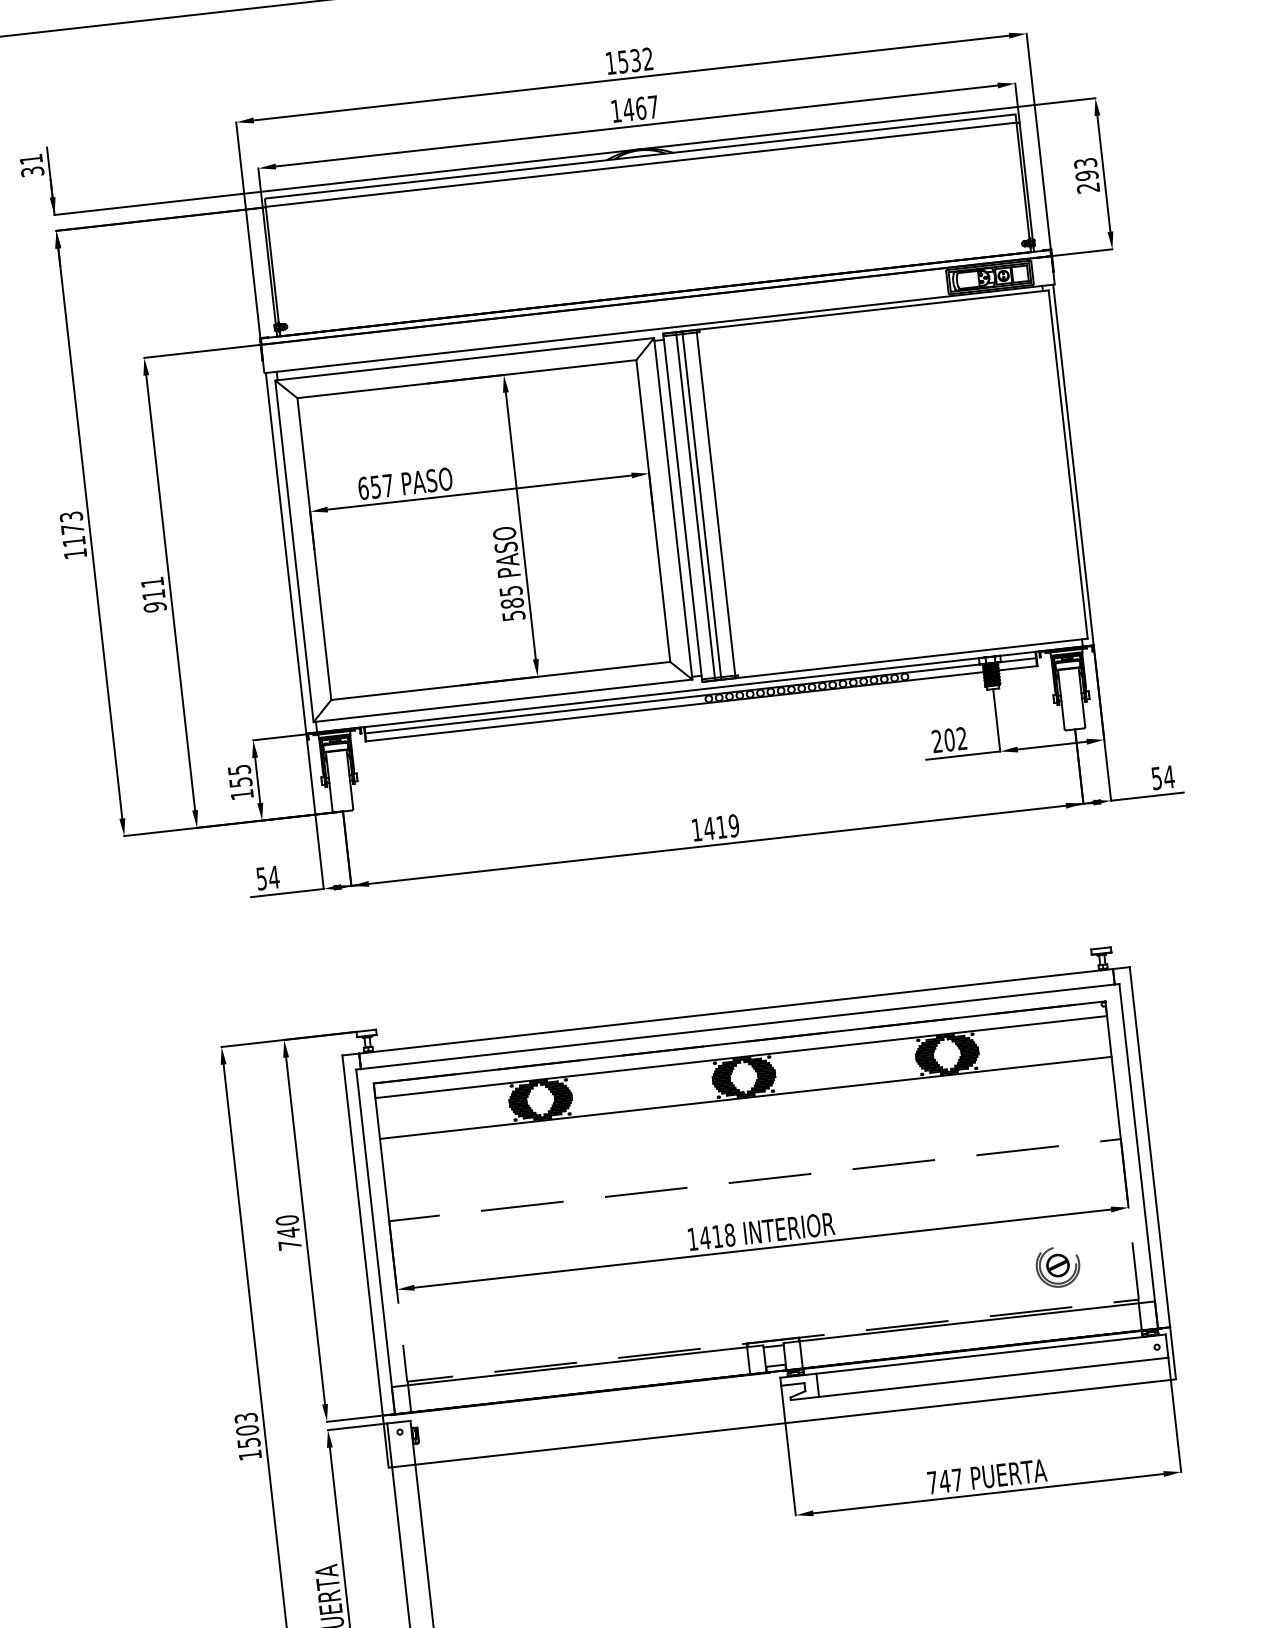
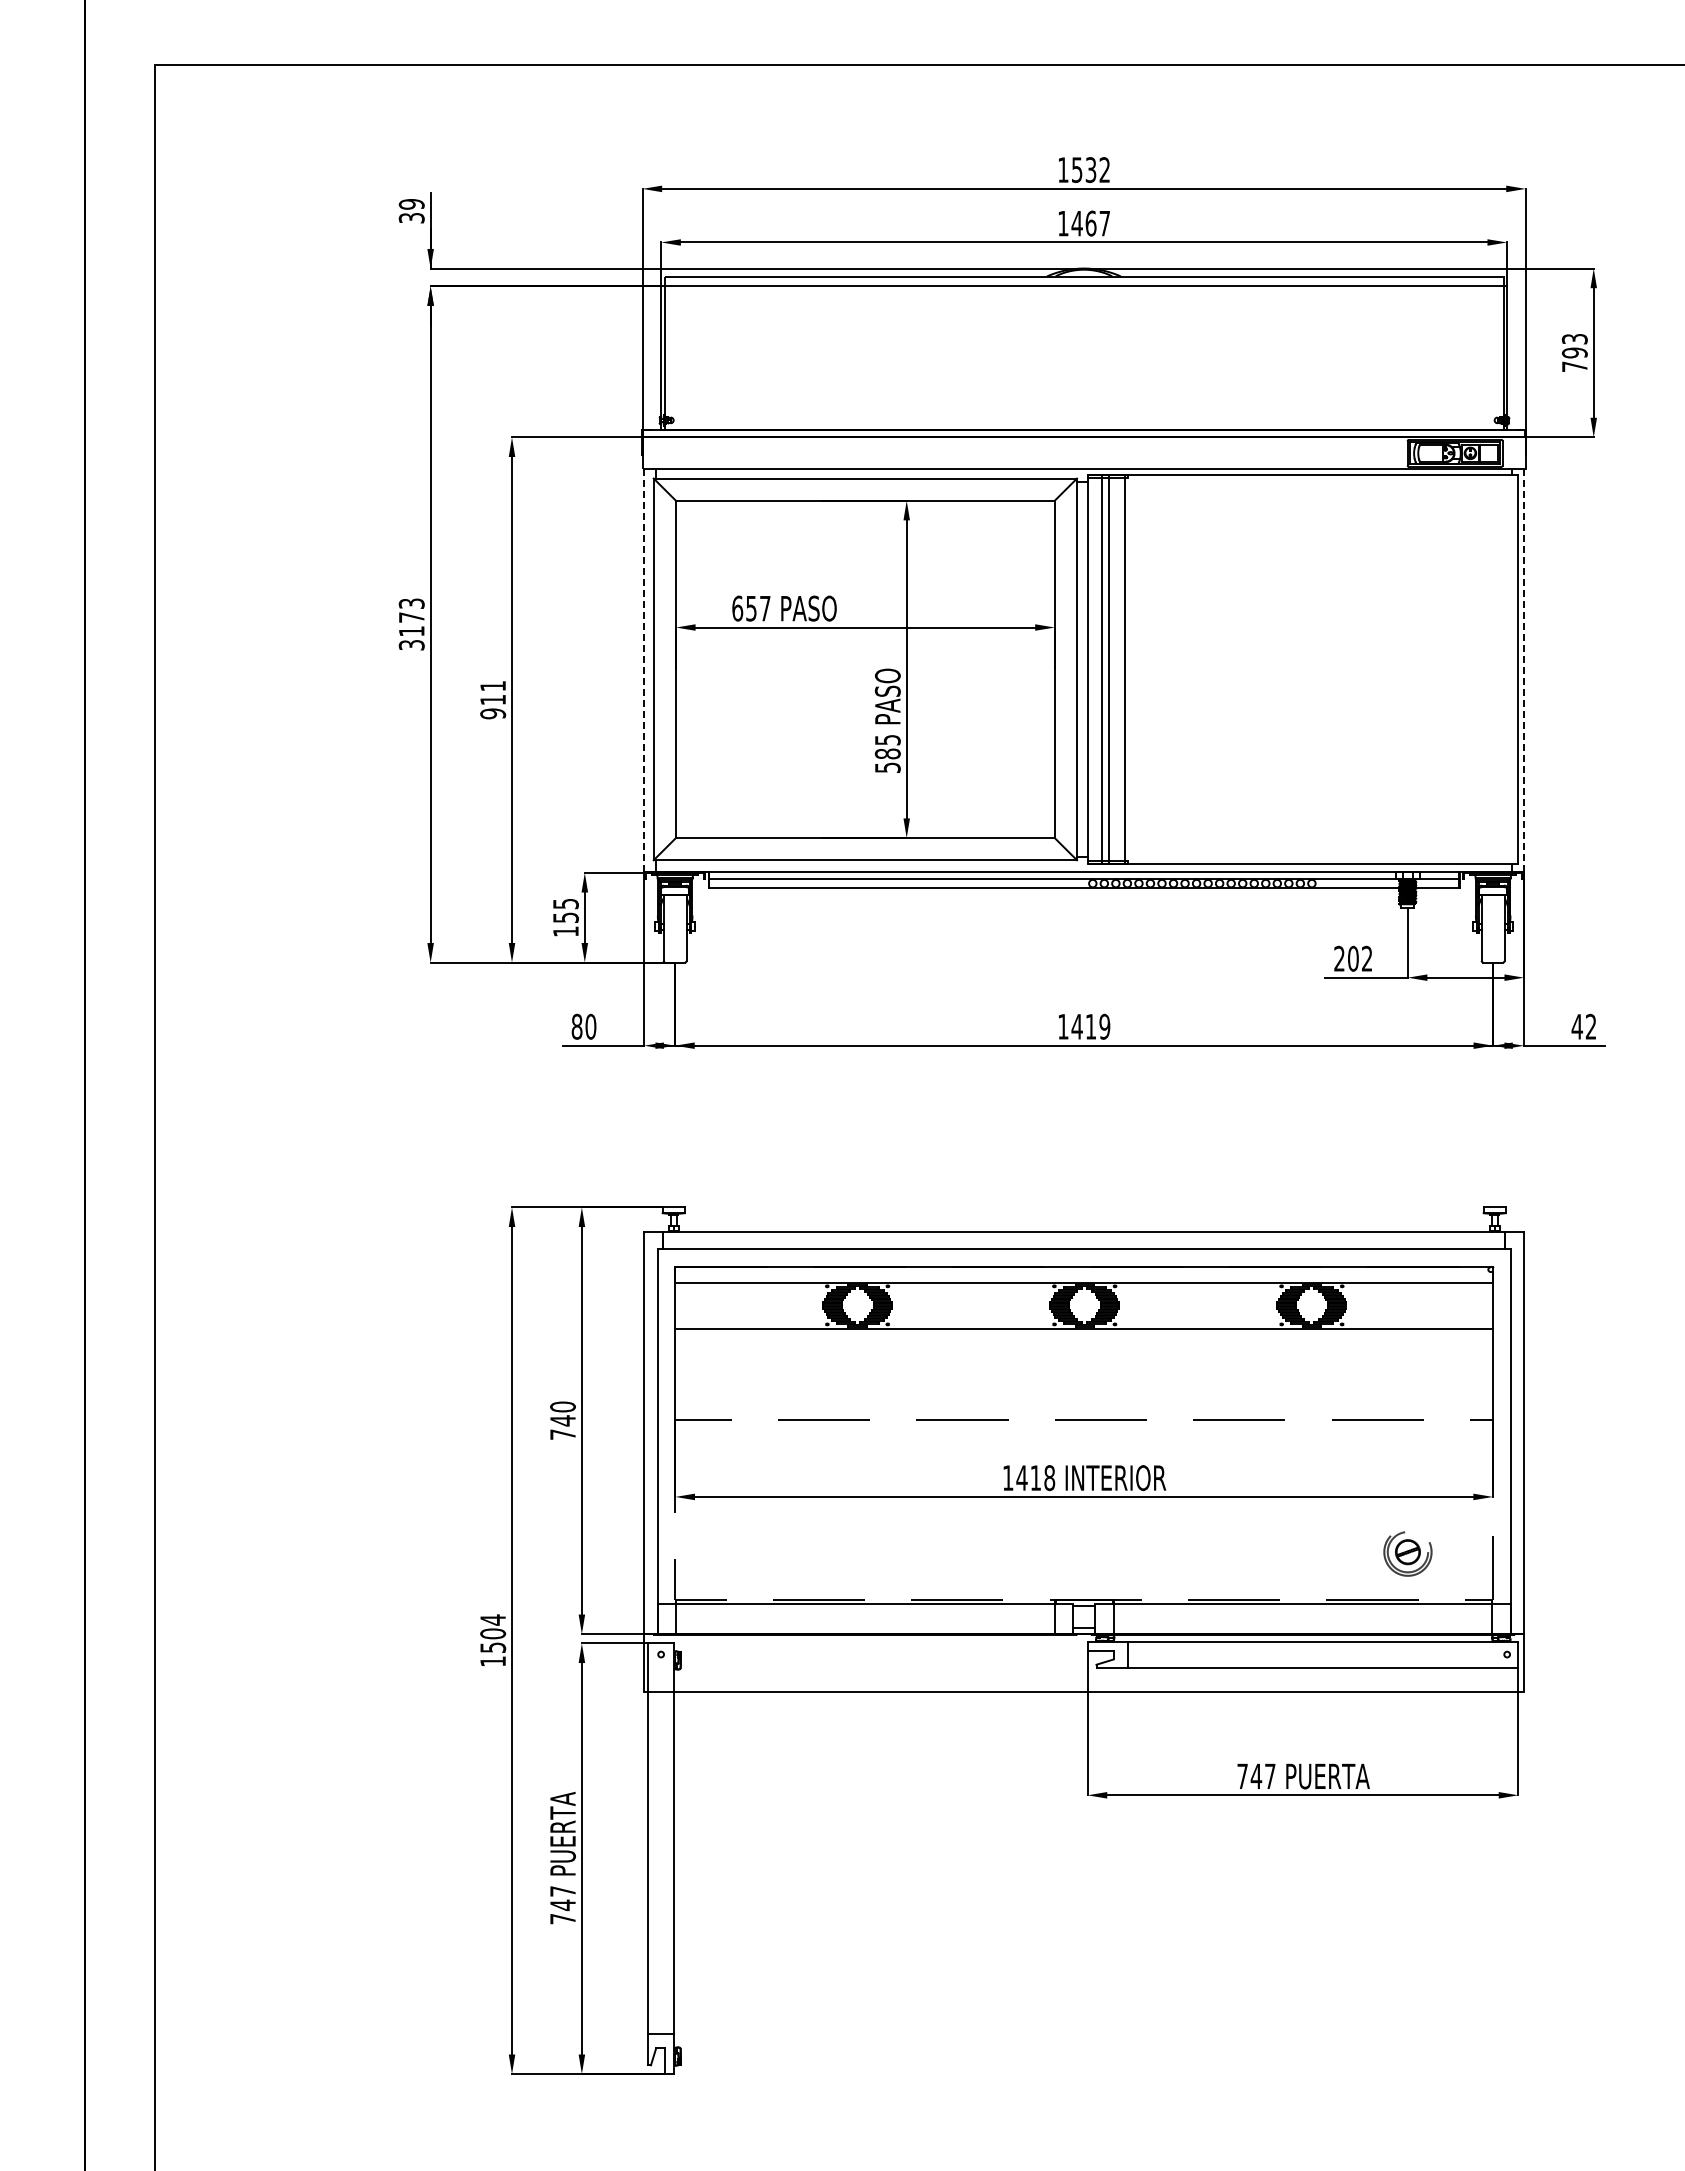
text: (31, 159) -> (411, 204), 31 -> 39
text: (1088, 187) -> (1574, 366), 293 -> 793
line: (1073, 464) -> (1524, 670), solid -> dashed
line: (286, 553) -> (644, 670), solid -> dashed
text: (75, 554) -> (411, 645), 1173 -> 3173
text: (1162, 777) -> (1583, 1026), 54 -> 42
text: (267, 877) -> (583, 1026), 54 -> 80
text: (246, 1417) -> (493, 1619), 1503 -> 1504

